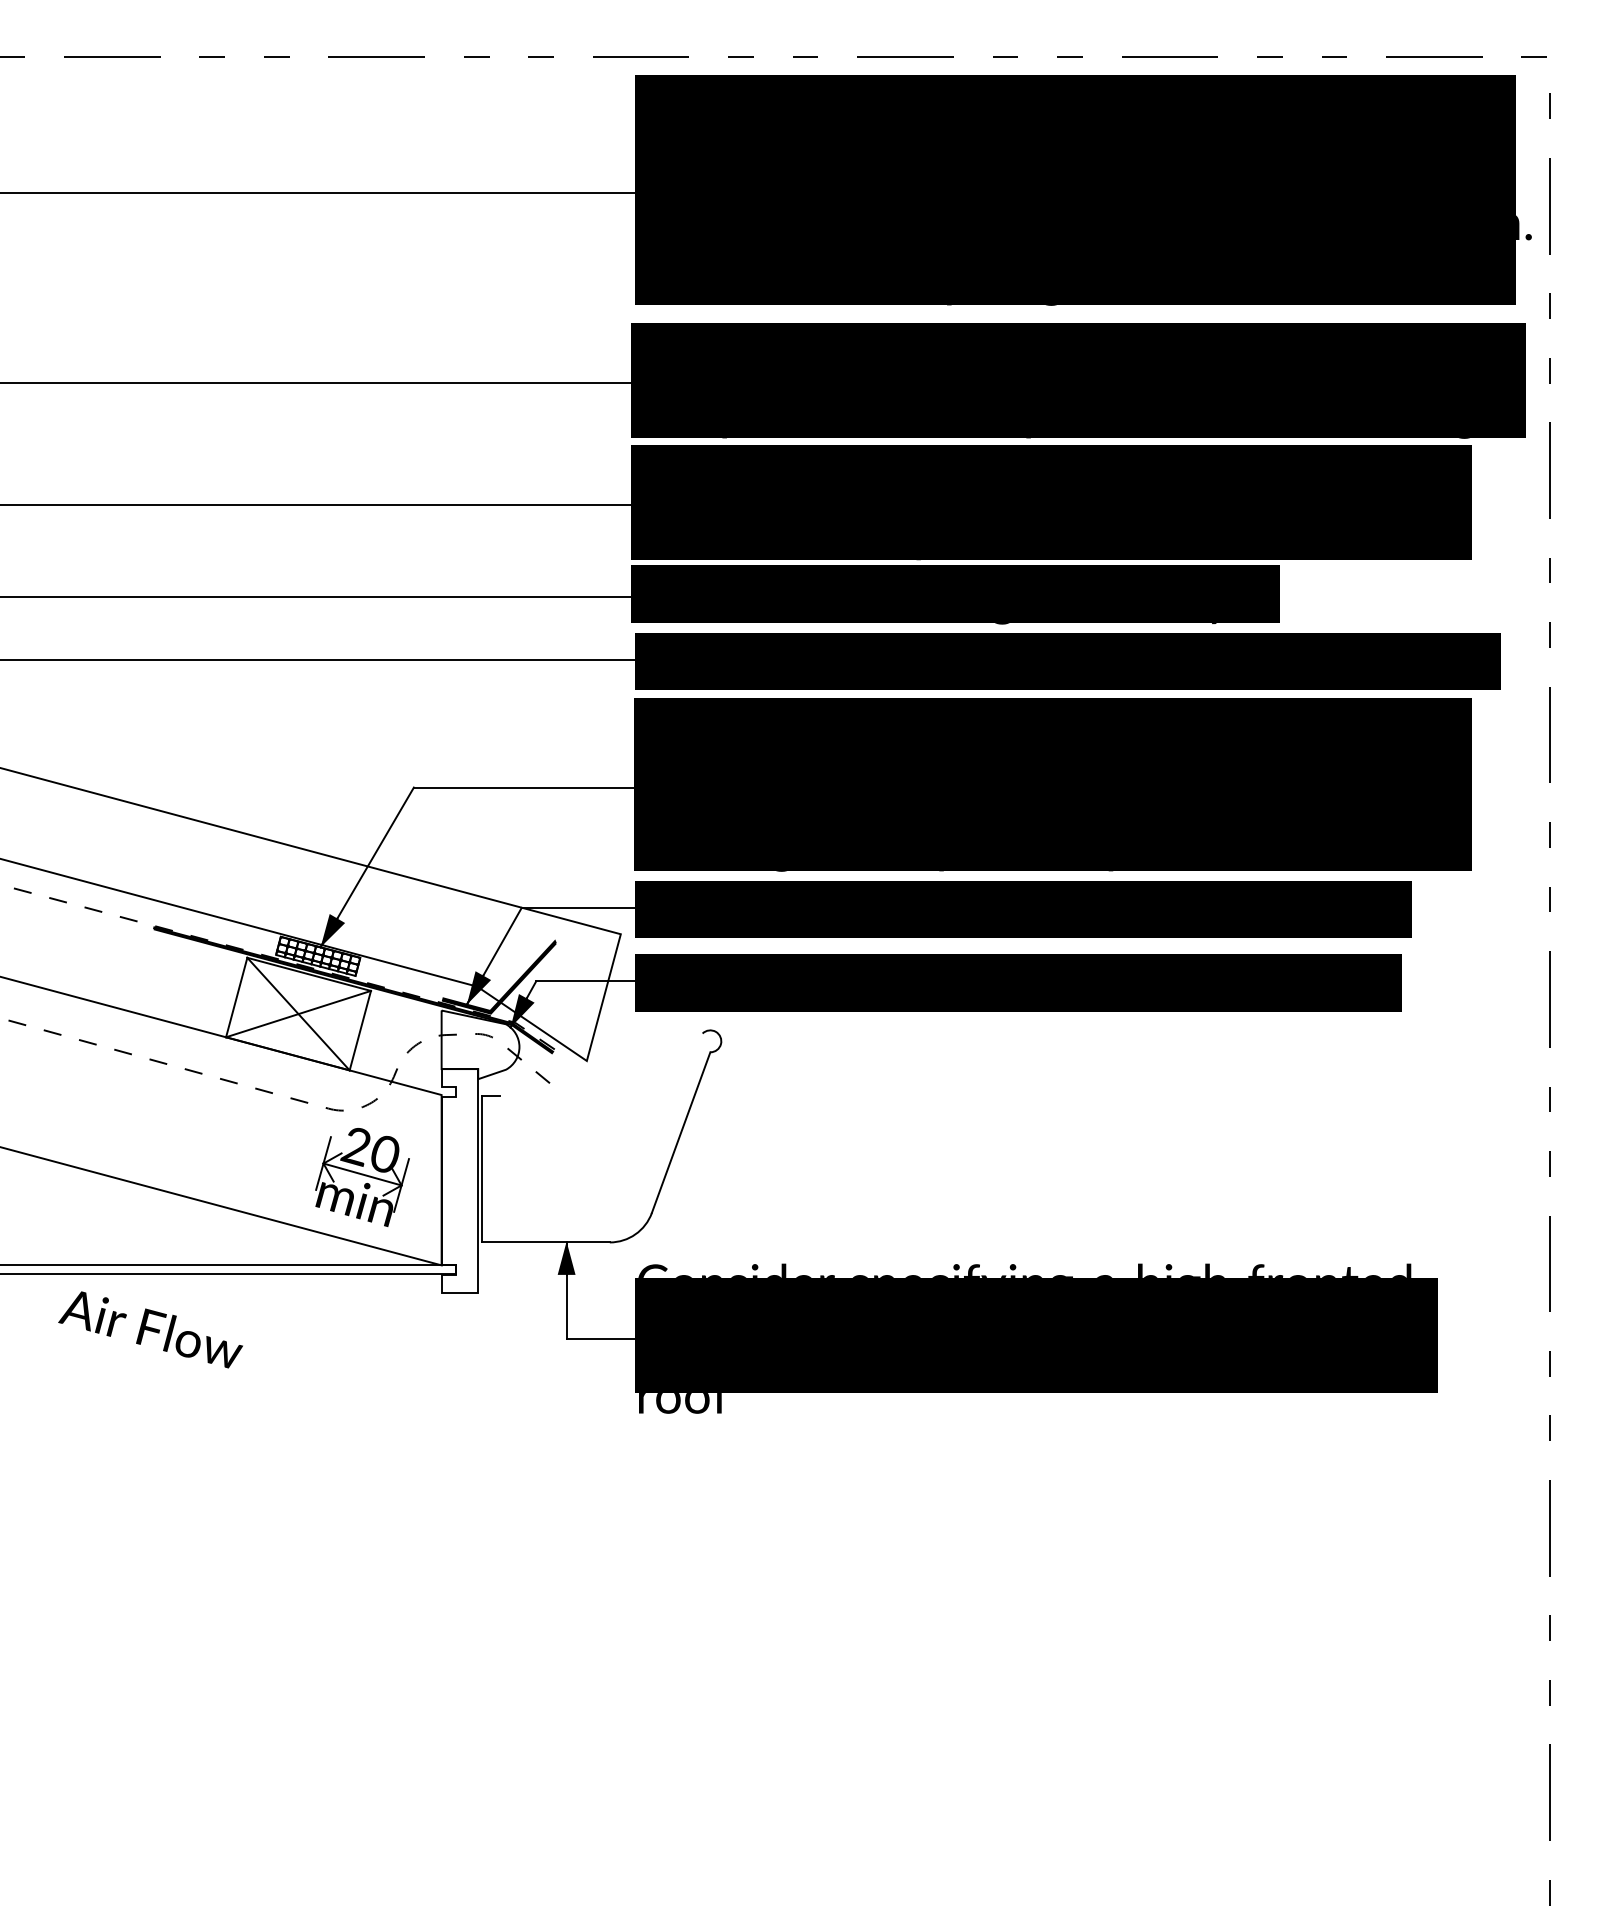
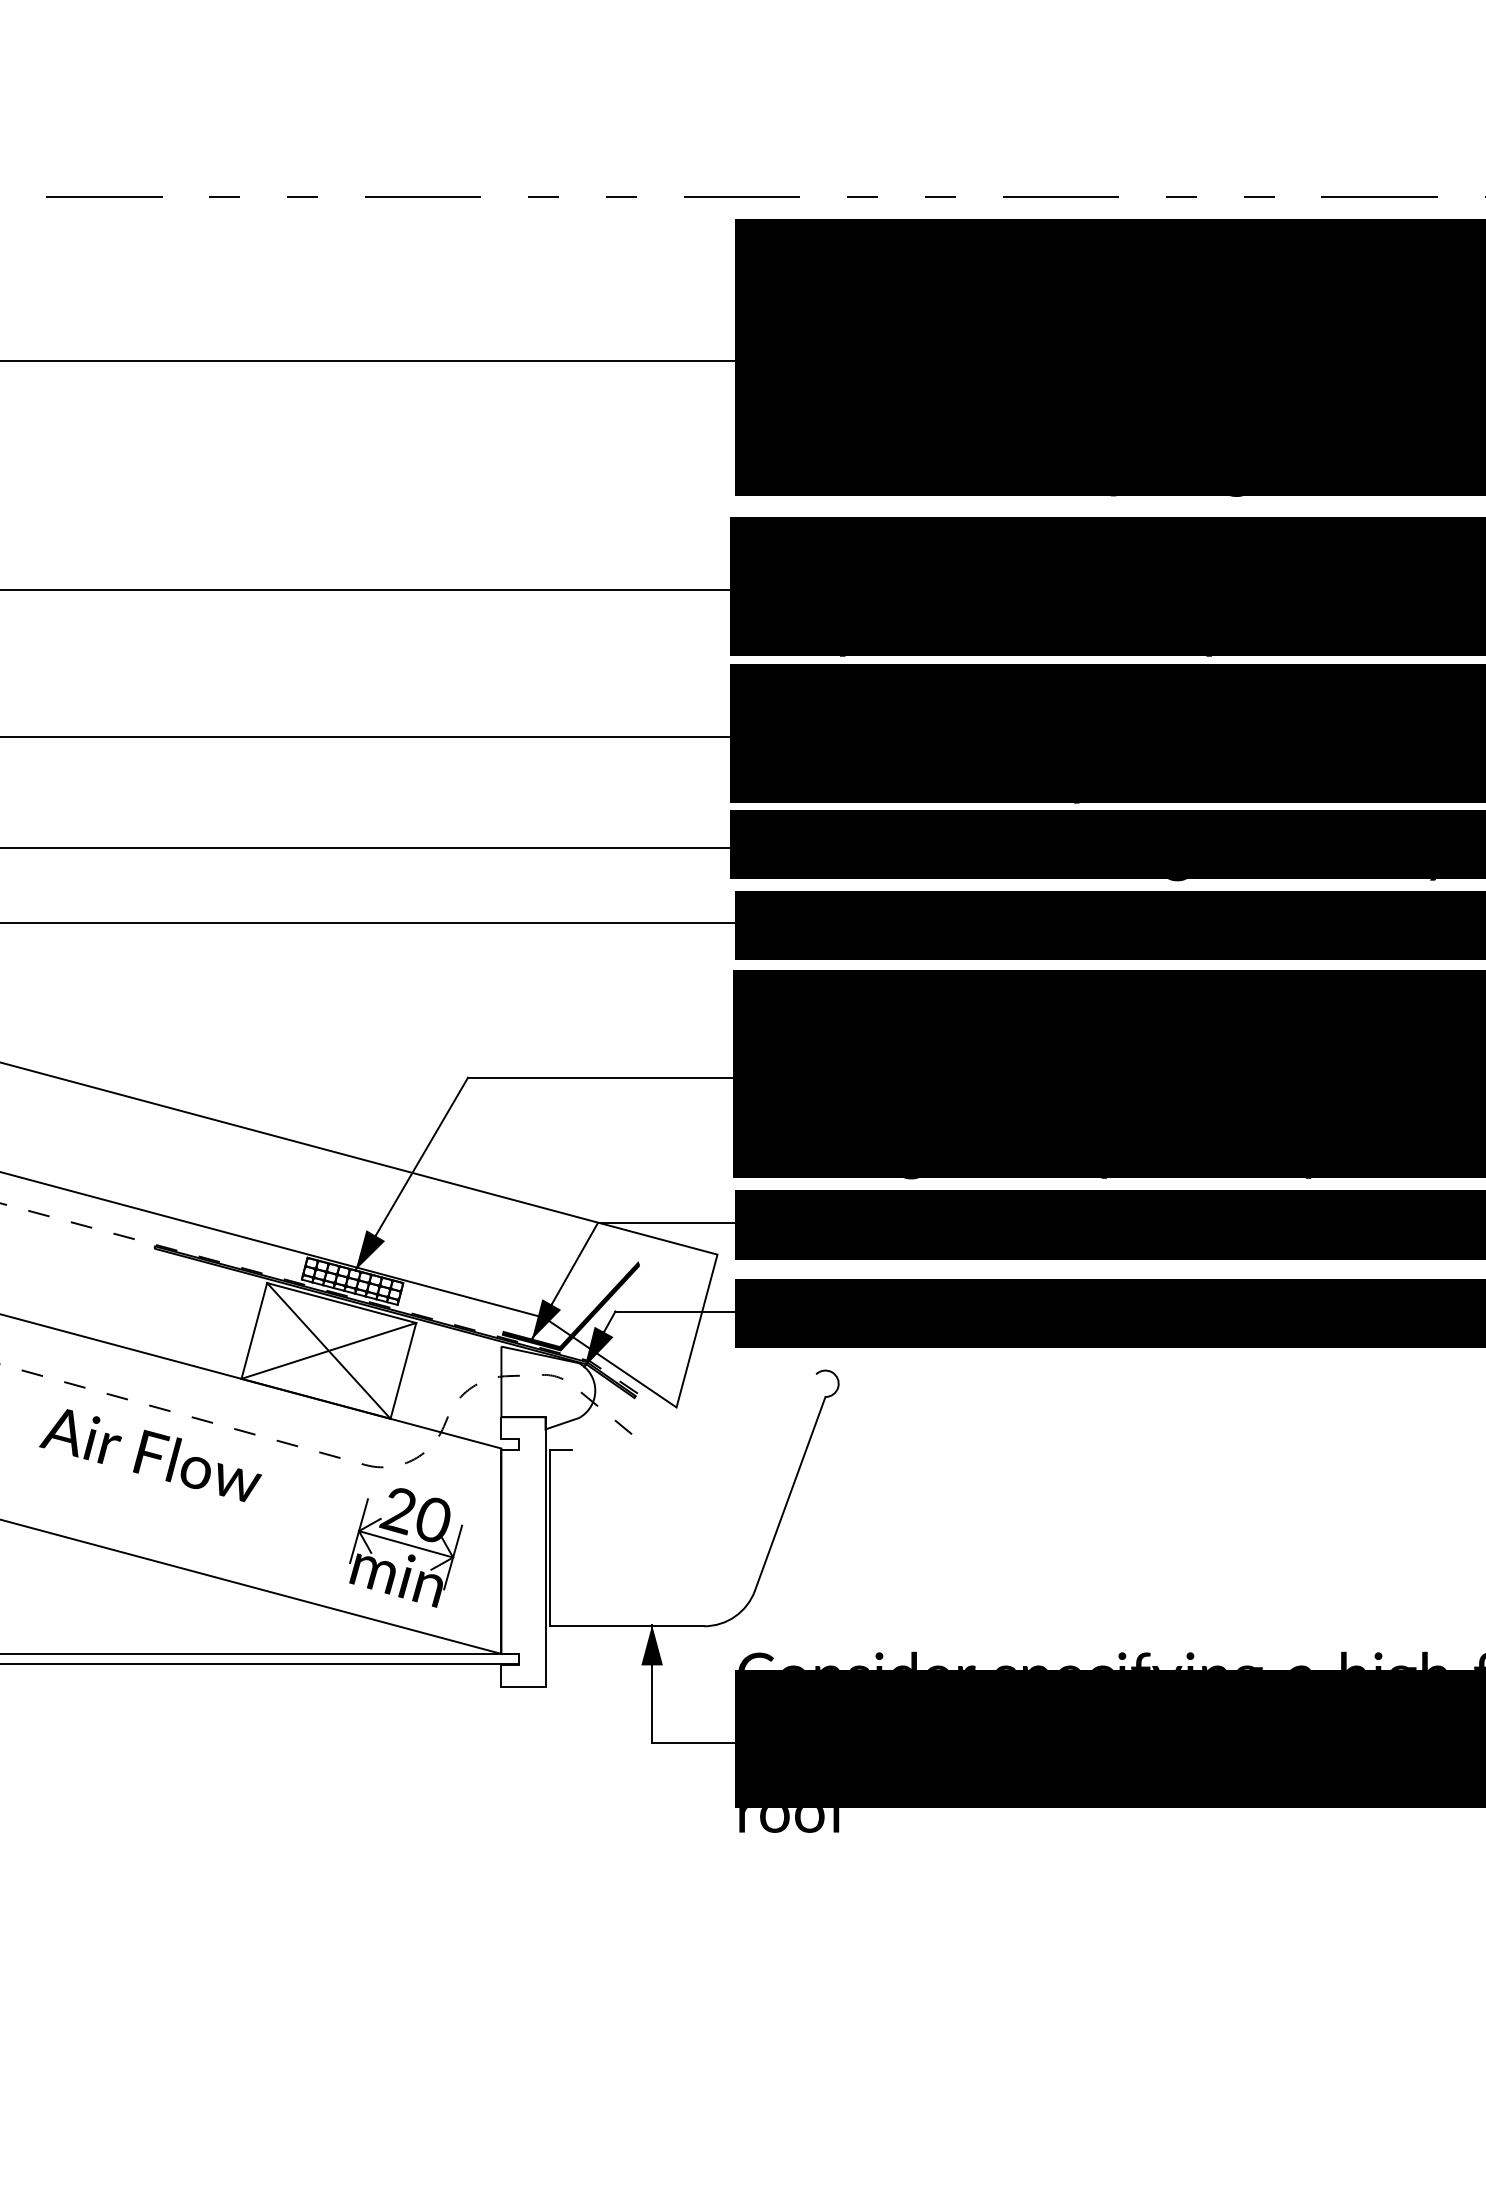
text: (150, 1329) -> (150, 1455), moved

